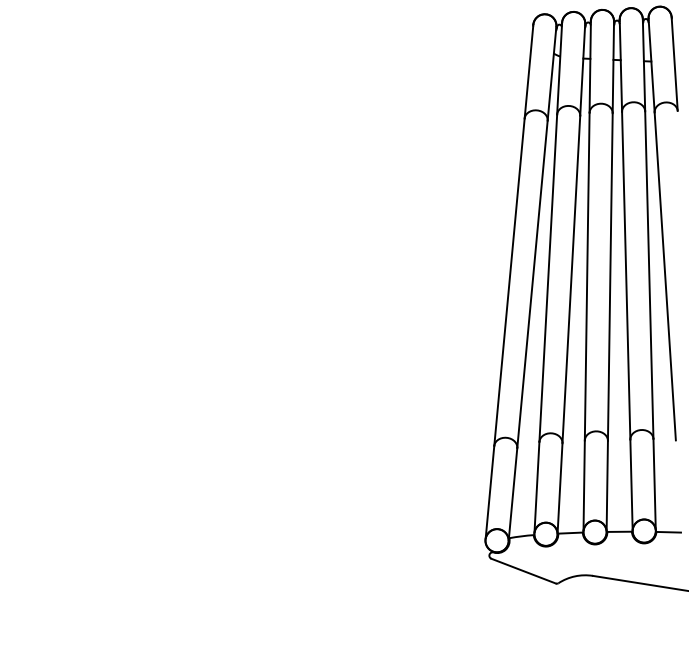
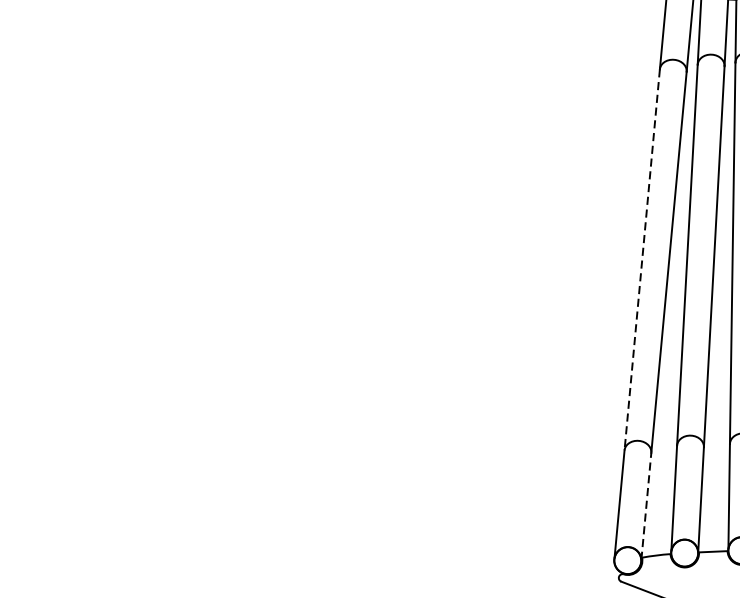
line: (509, 282) -> (642, 260), solid -> dashed
line: (513, 493) -> (646, 505), solid -> dashed

